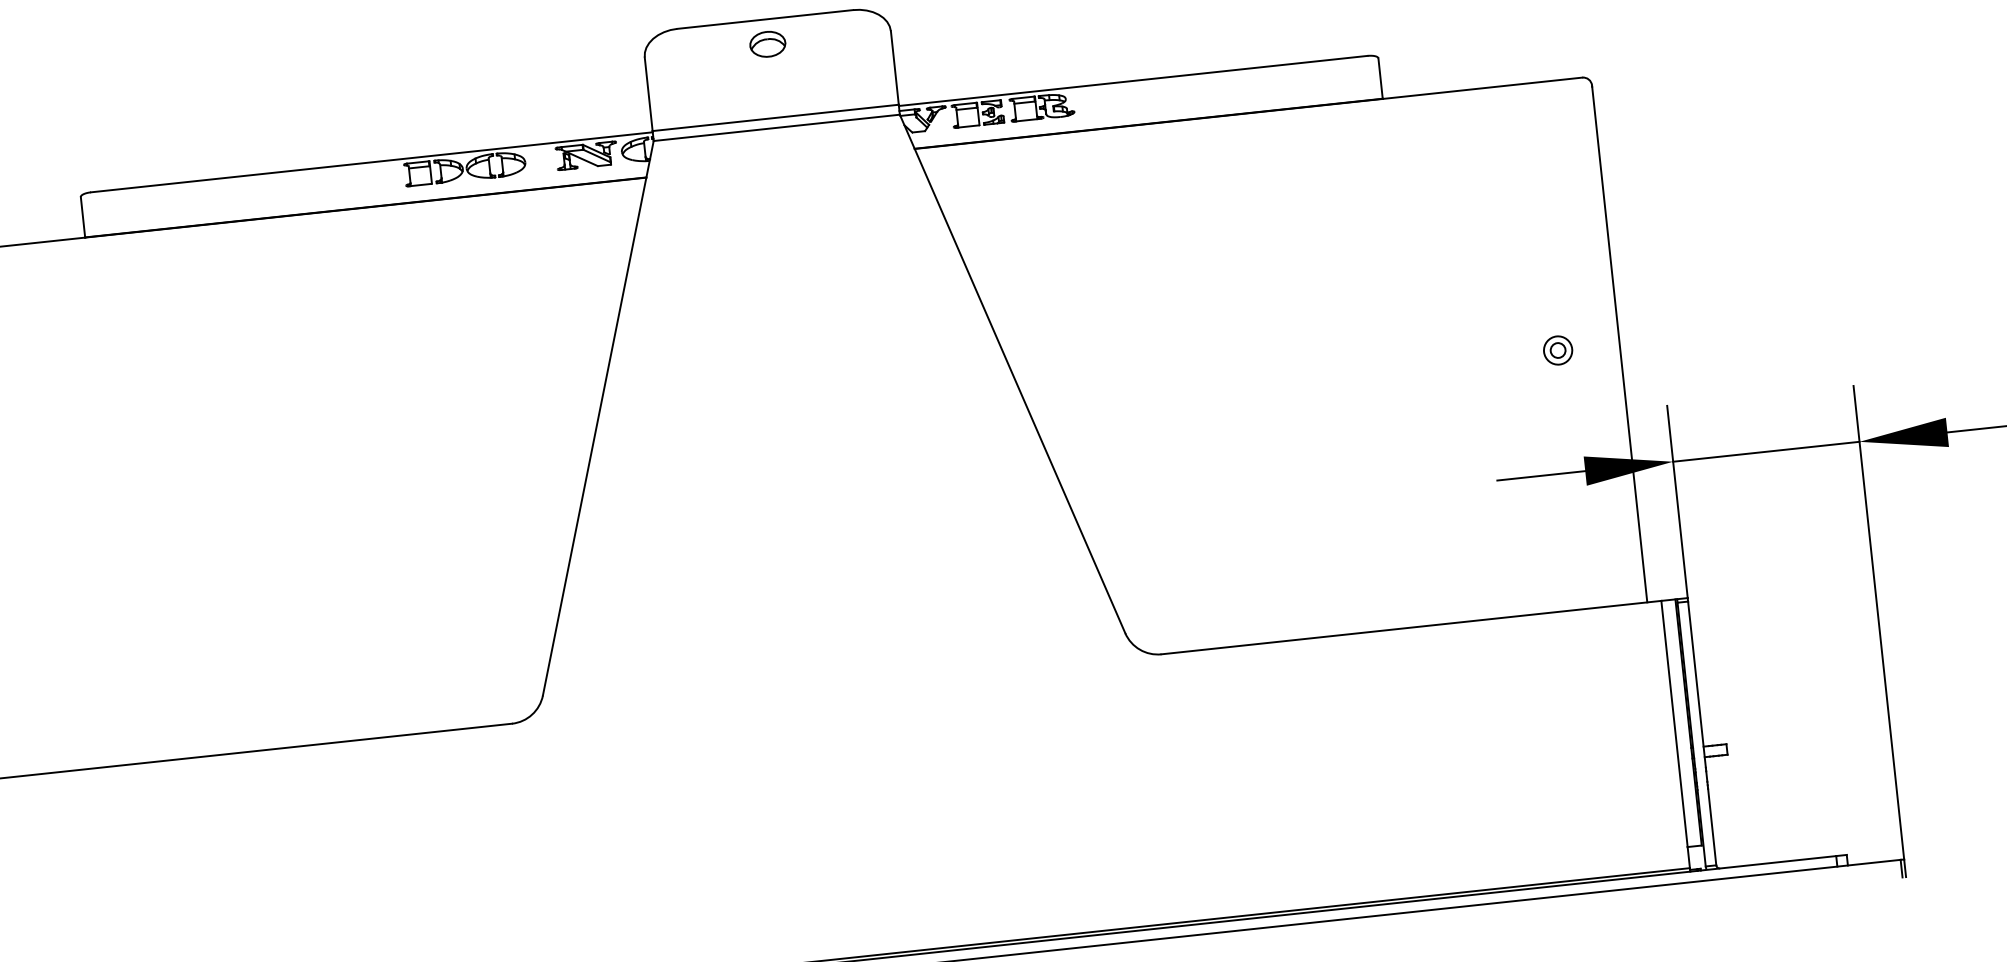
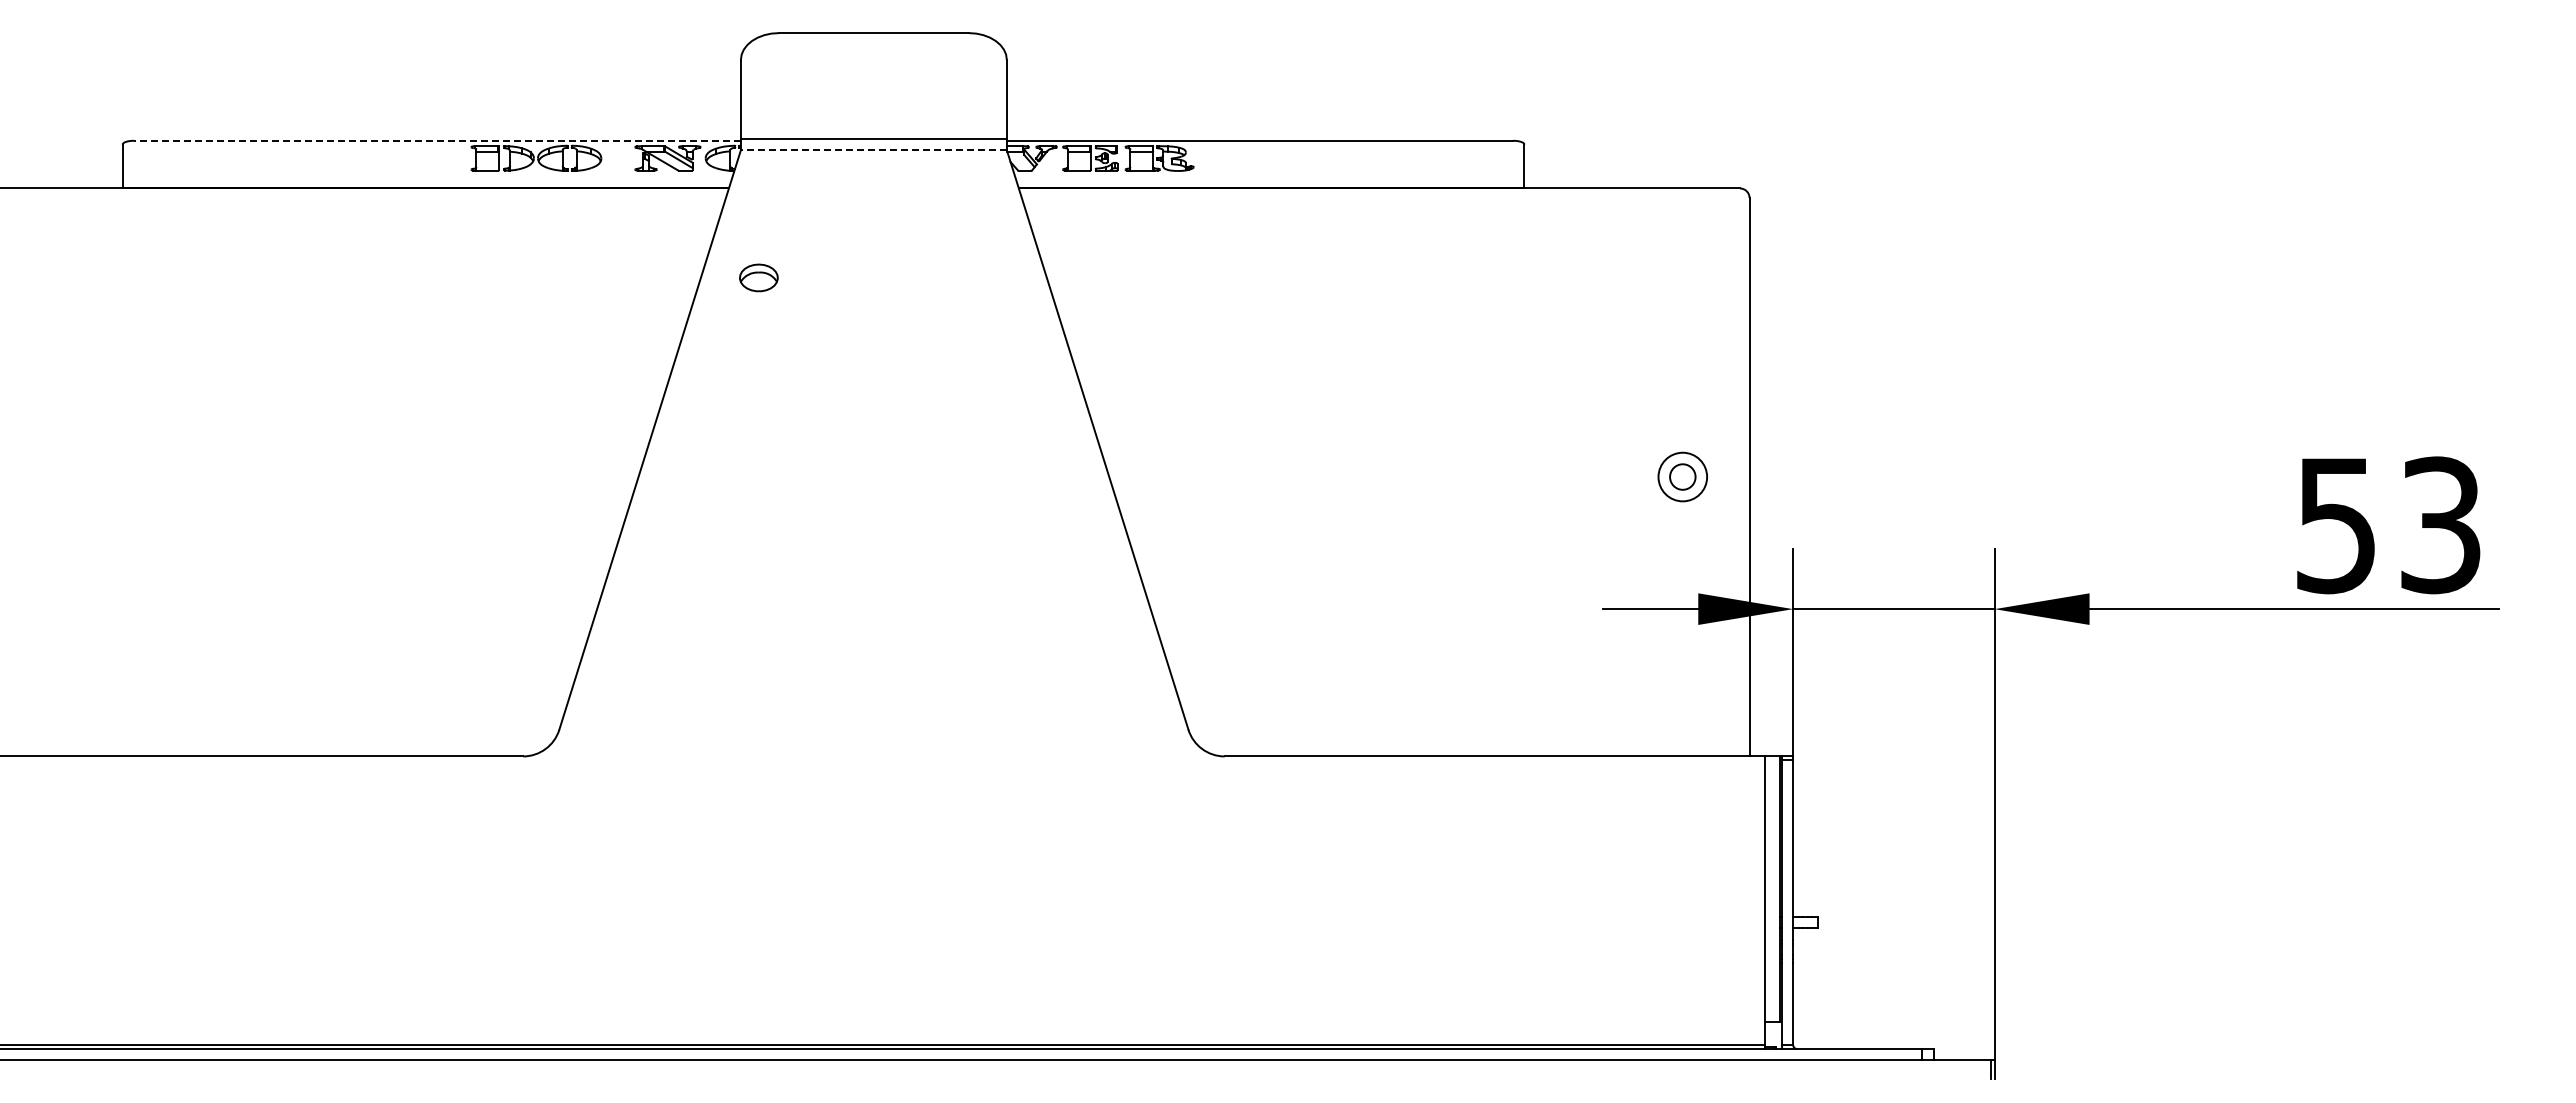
part: (767, 43) -> (758, 277), moved
line: (776, 128) -> (873, 150), solid -> dashed
line: (370, 162) -> (436, 140), solid -> dashed
part: (1558, 350) -> (1683, 477), size x1.6

